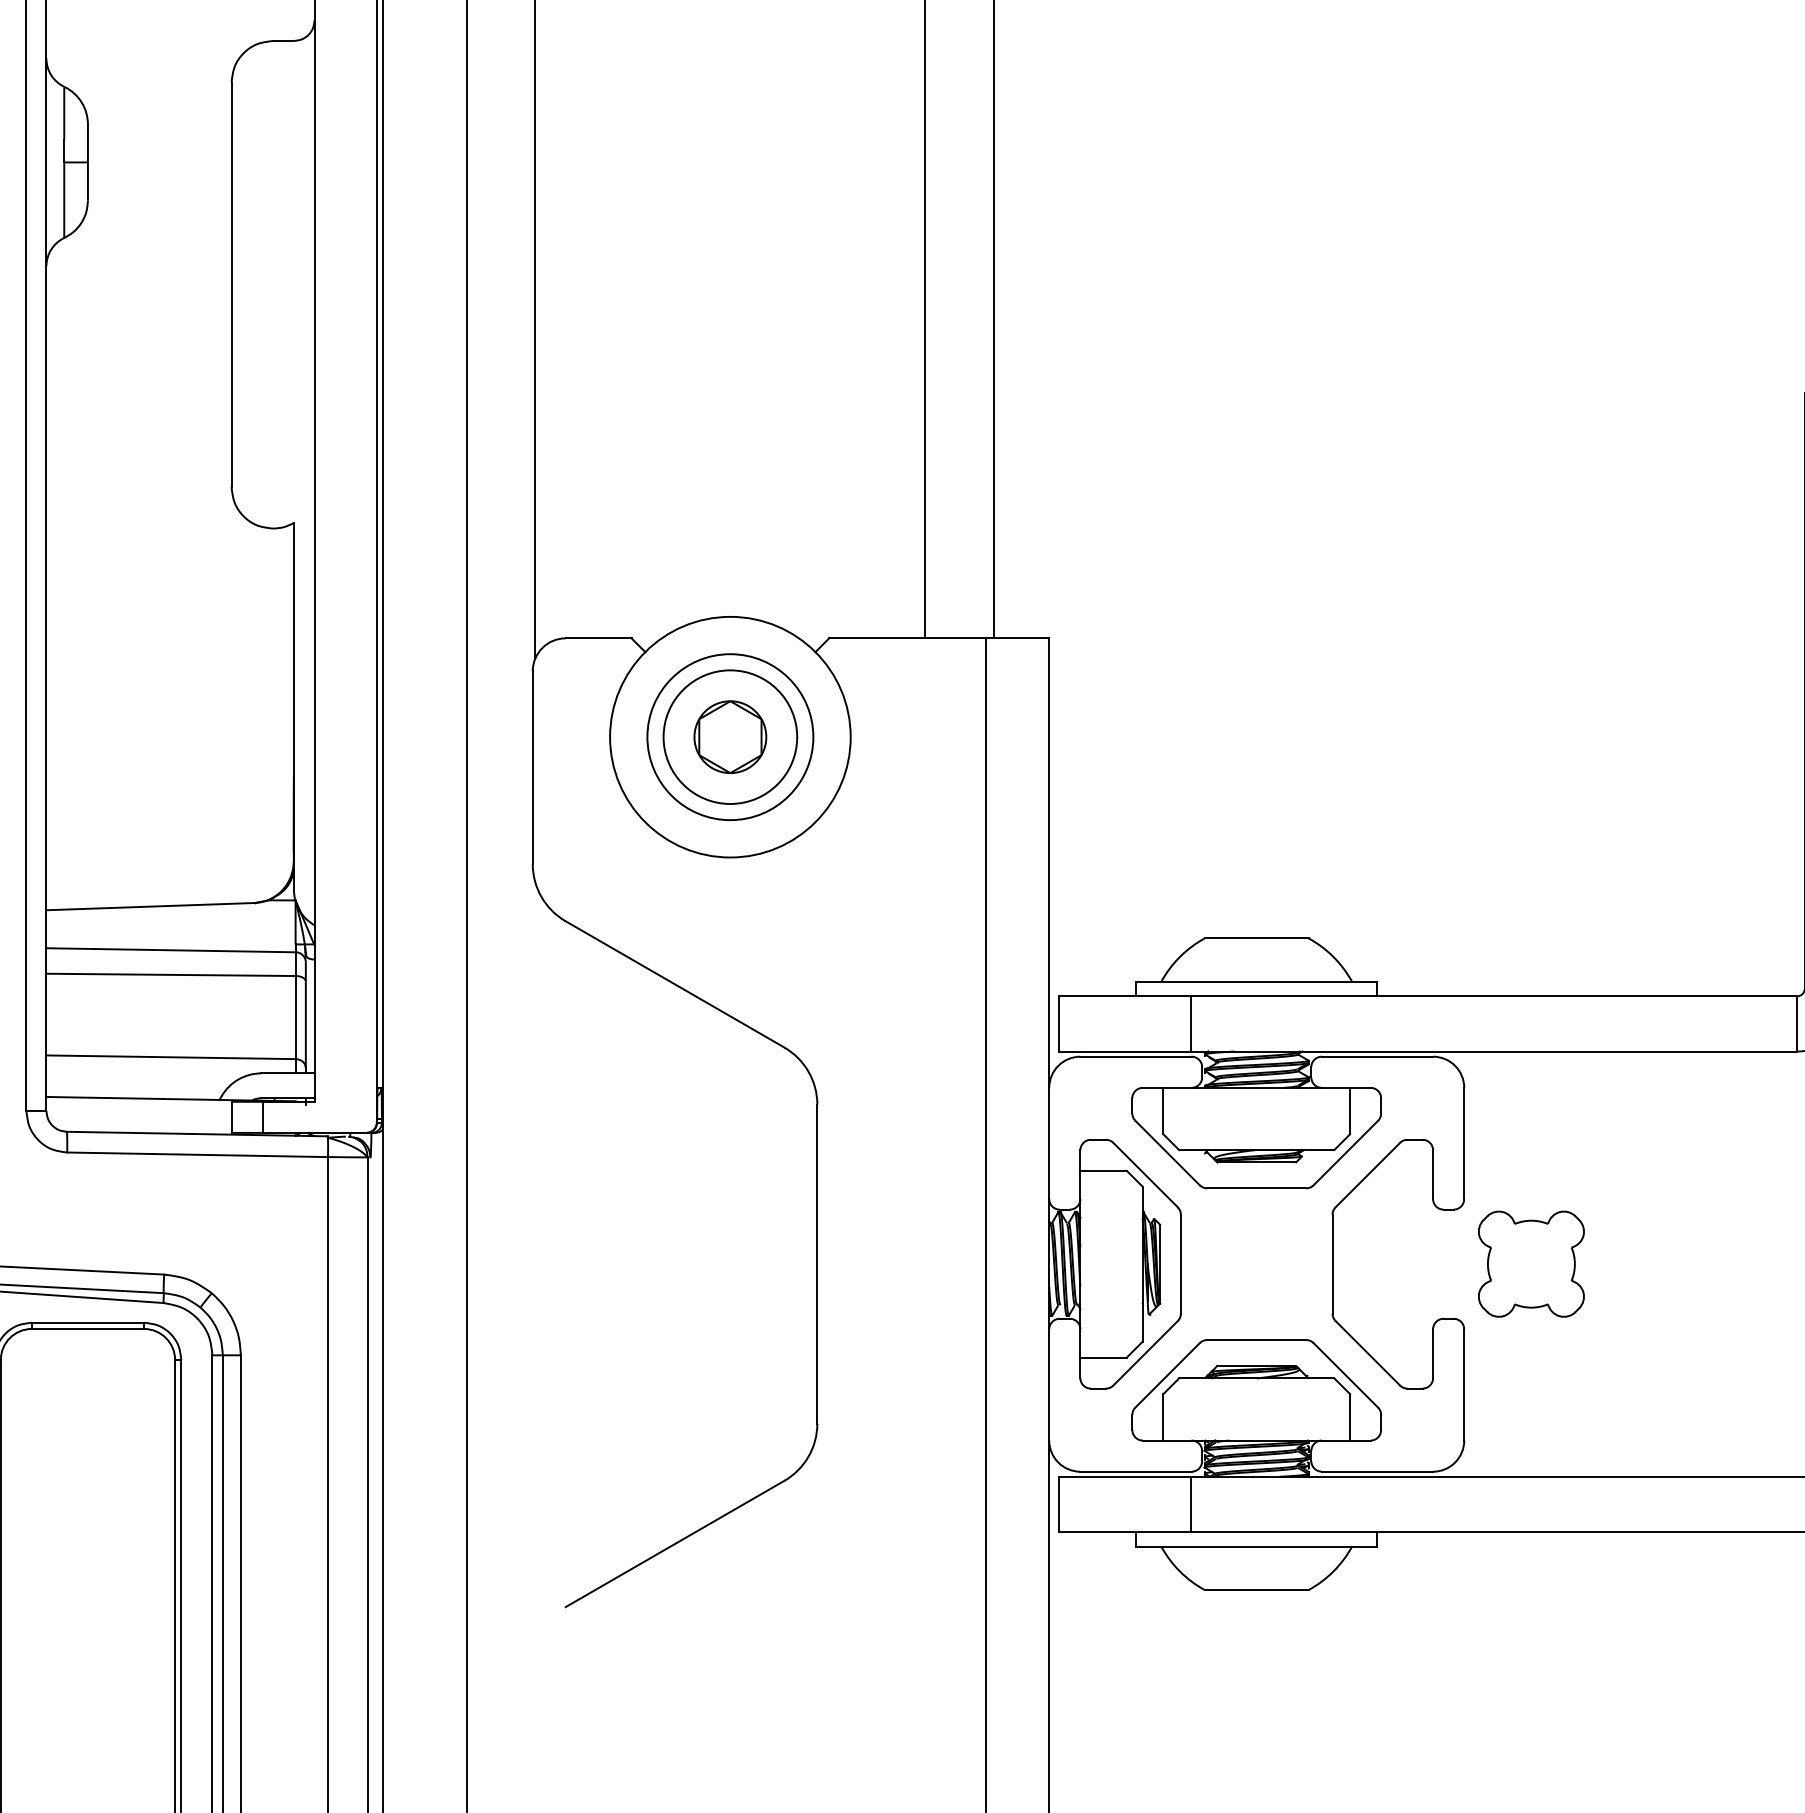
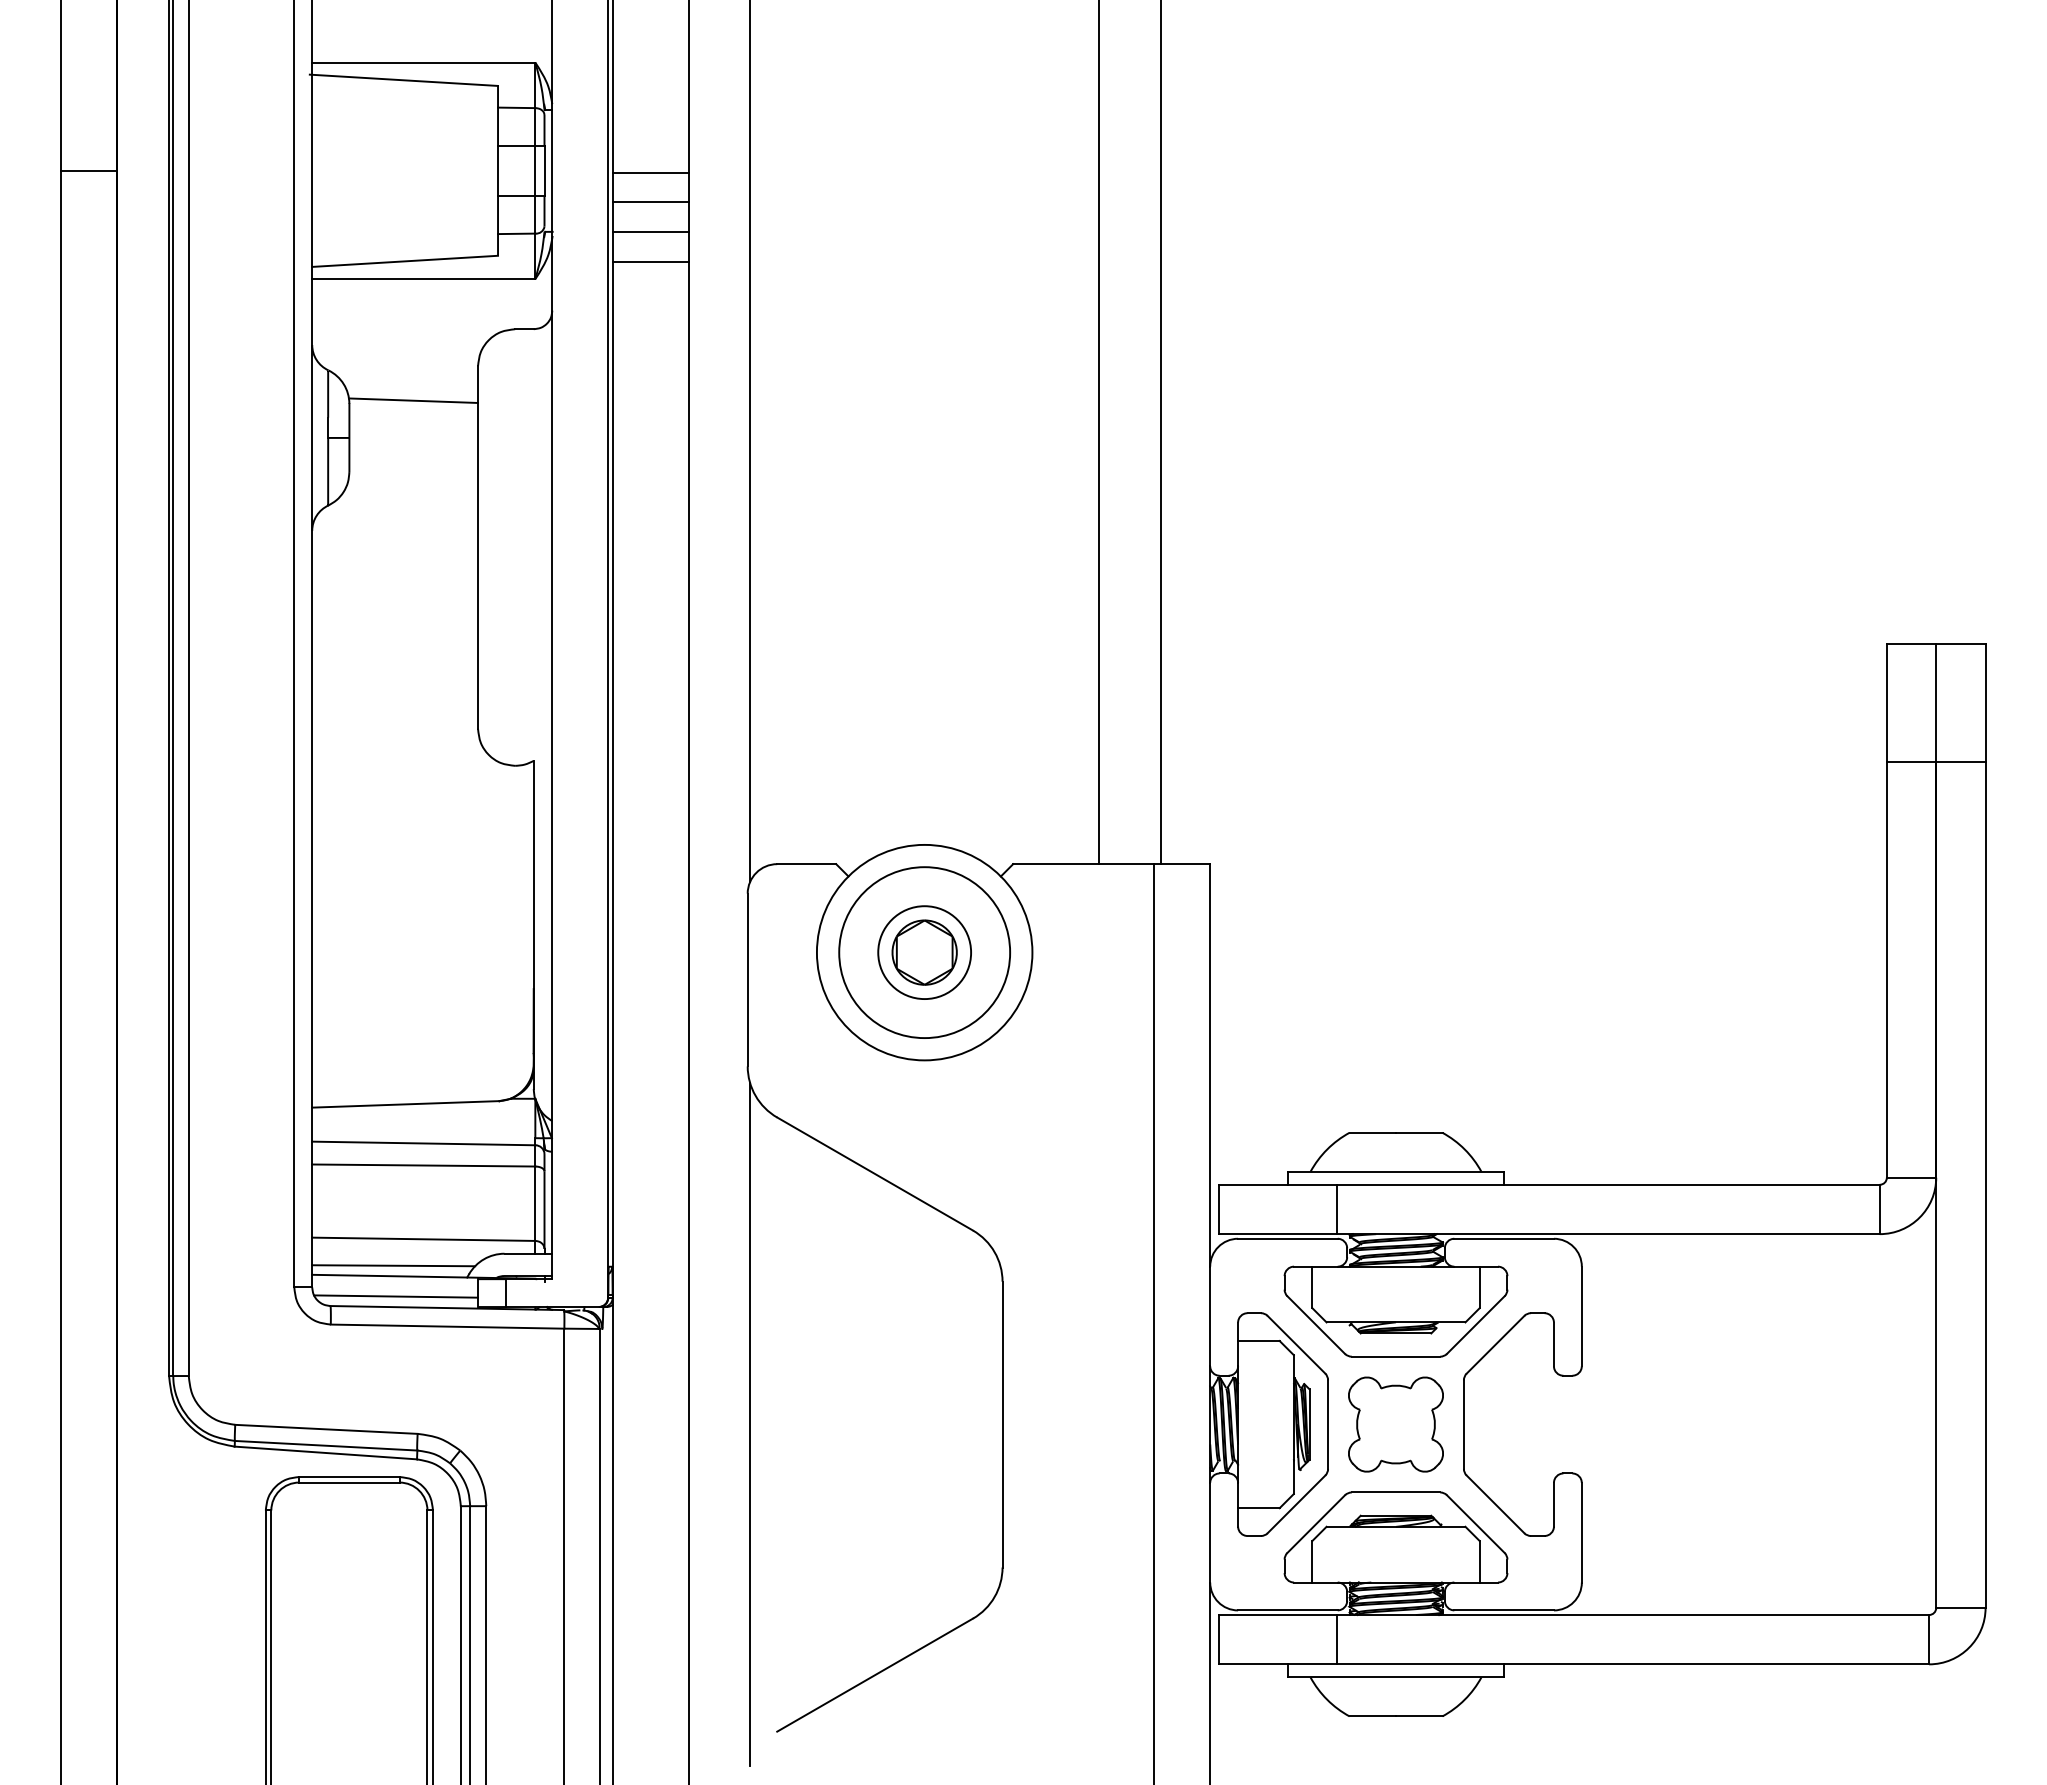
line: (159, 120) -> (413, 400), added
circle: (730, 737) -> (924, 952), size x0.62
circle: (730, 737) -> (924, 952), size x1.43
line: (137, 1086) -> (393, 1265), added
line: (140, 1121) -> (396, 1296), added
line: (535, 1264) -> (750, 1424), added
part: (1530, 1264) -> (1395, 1424), moved

